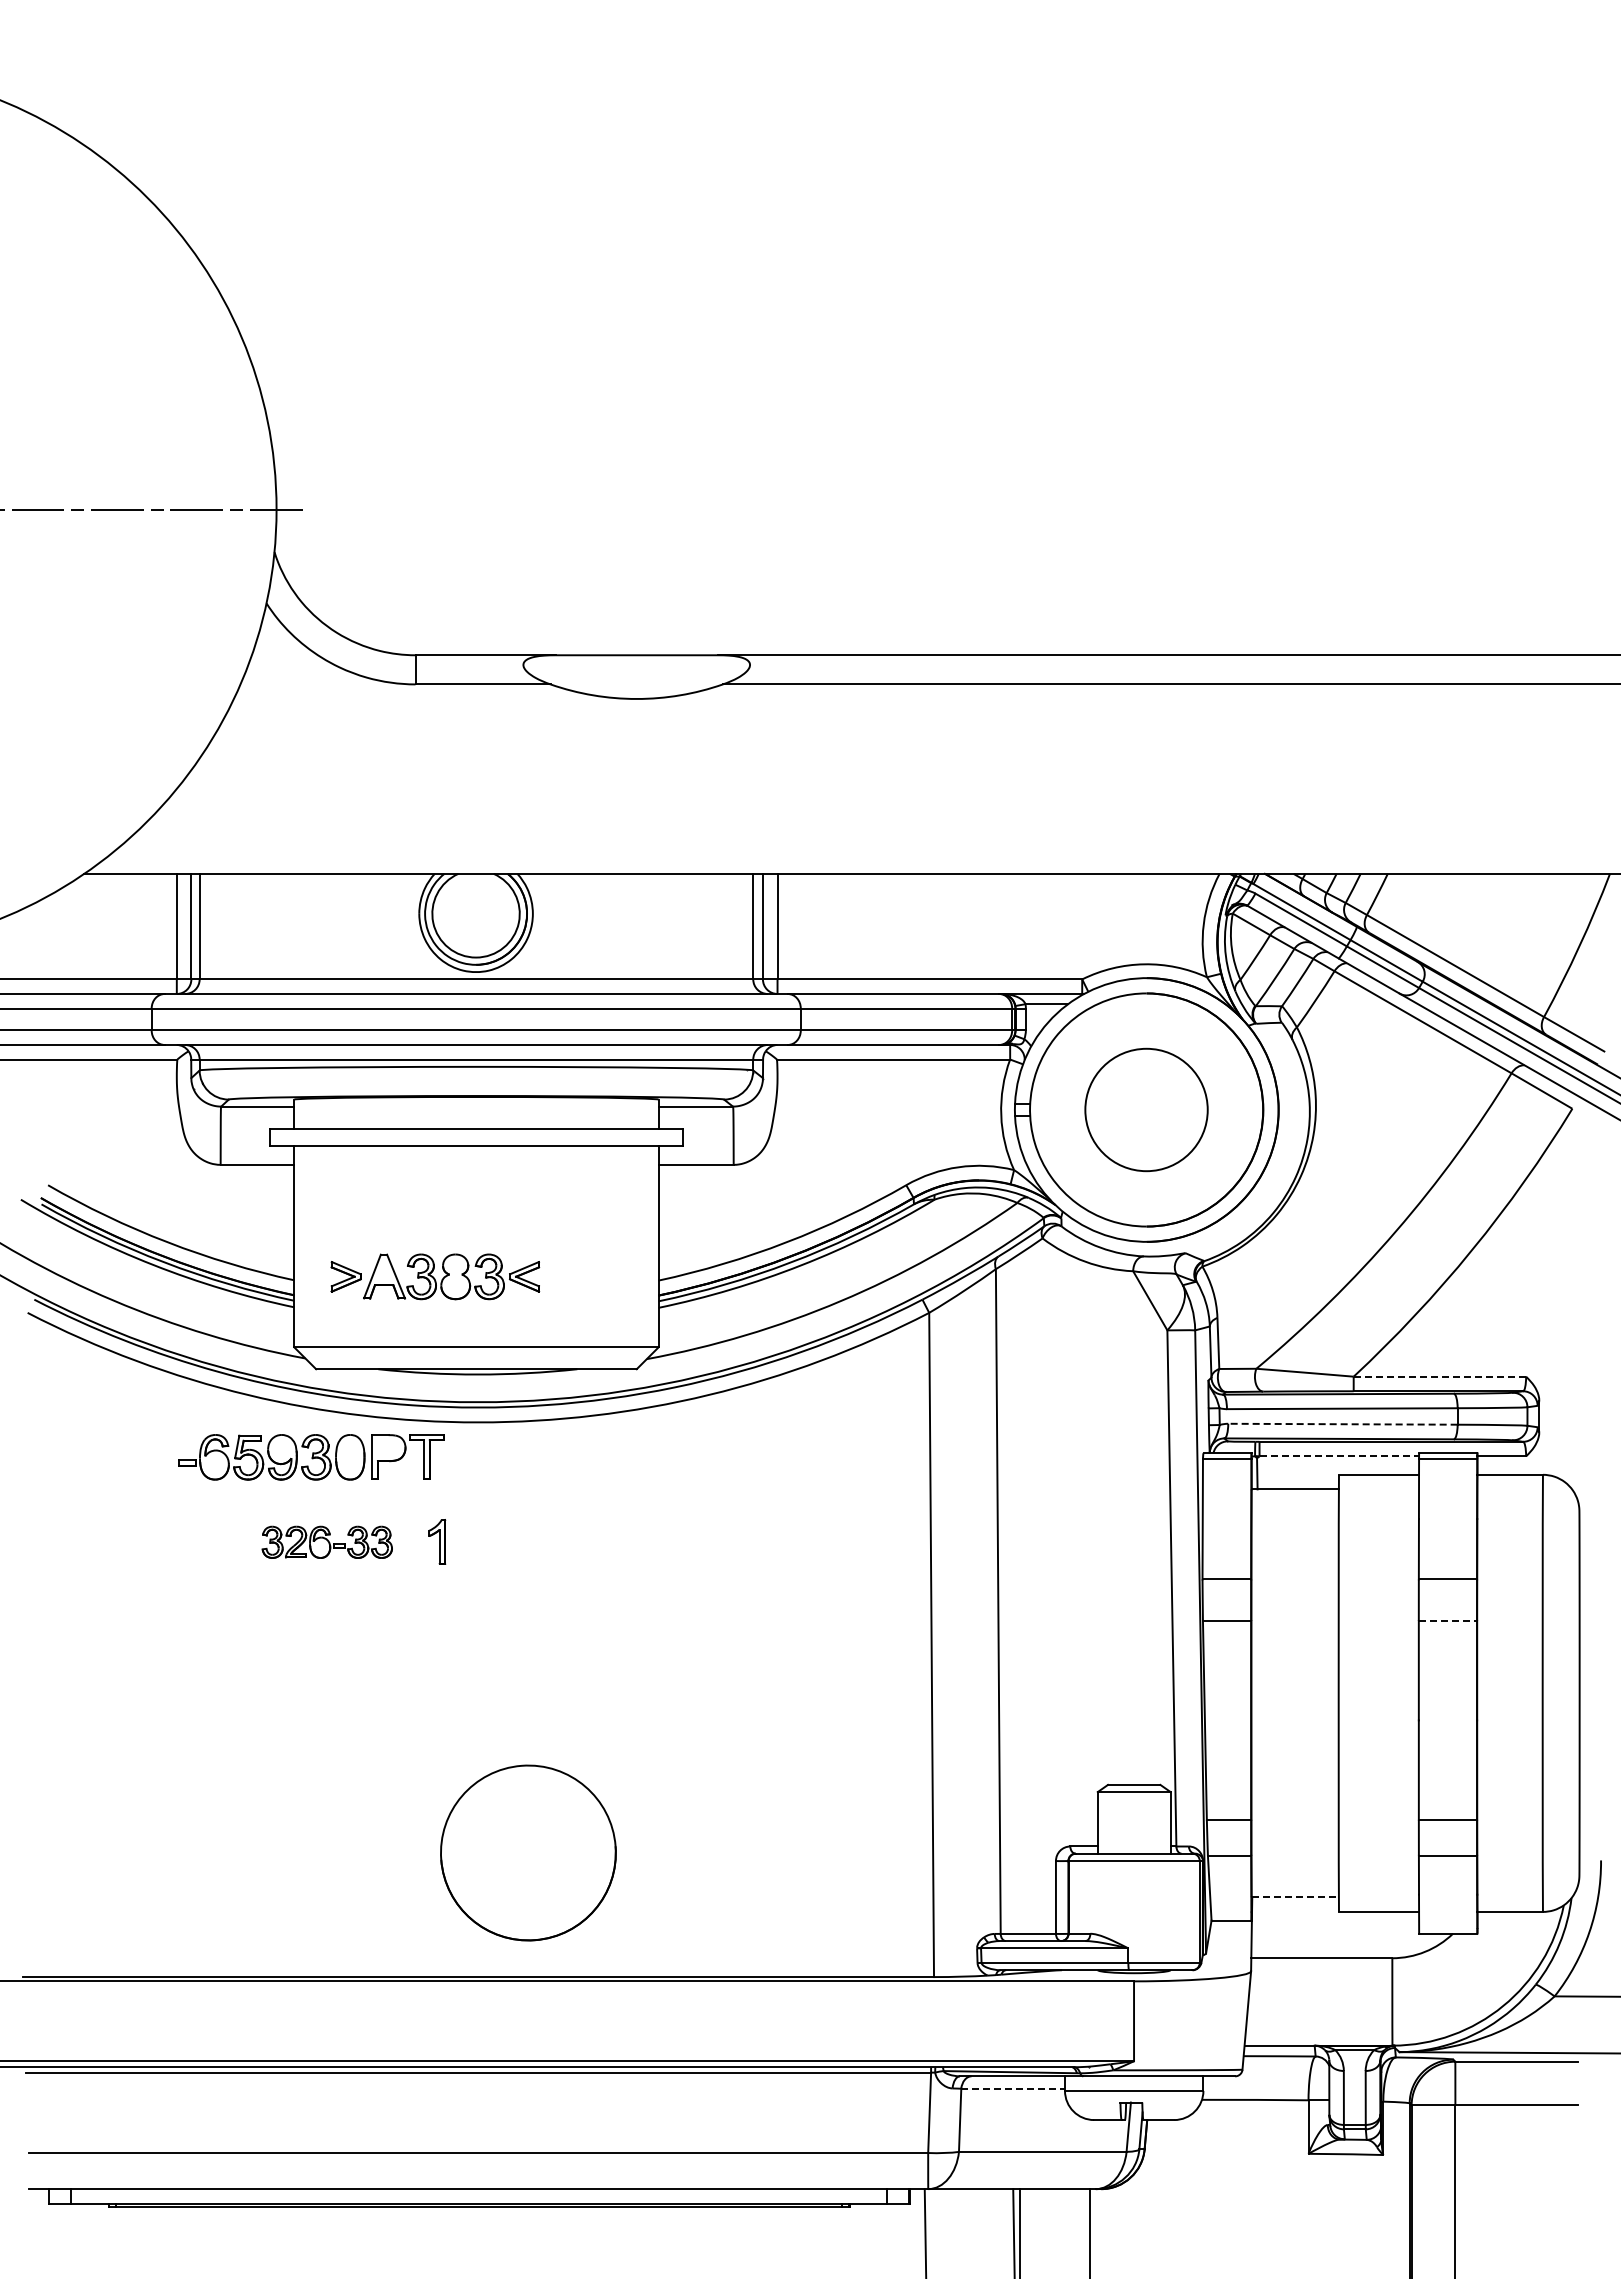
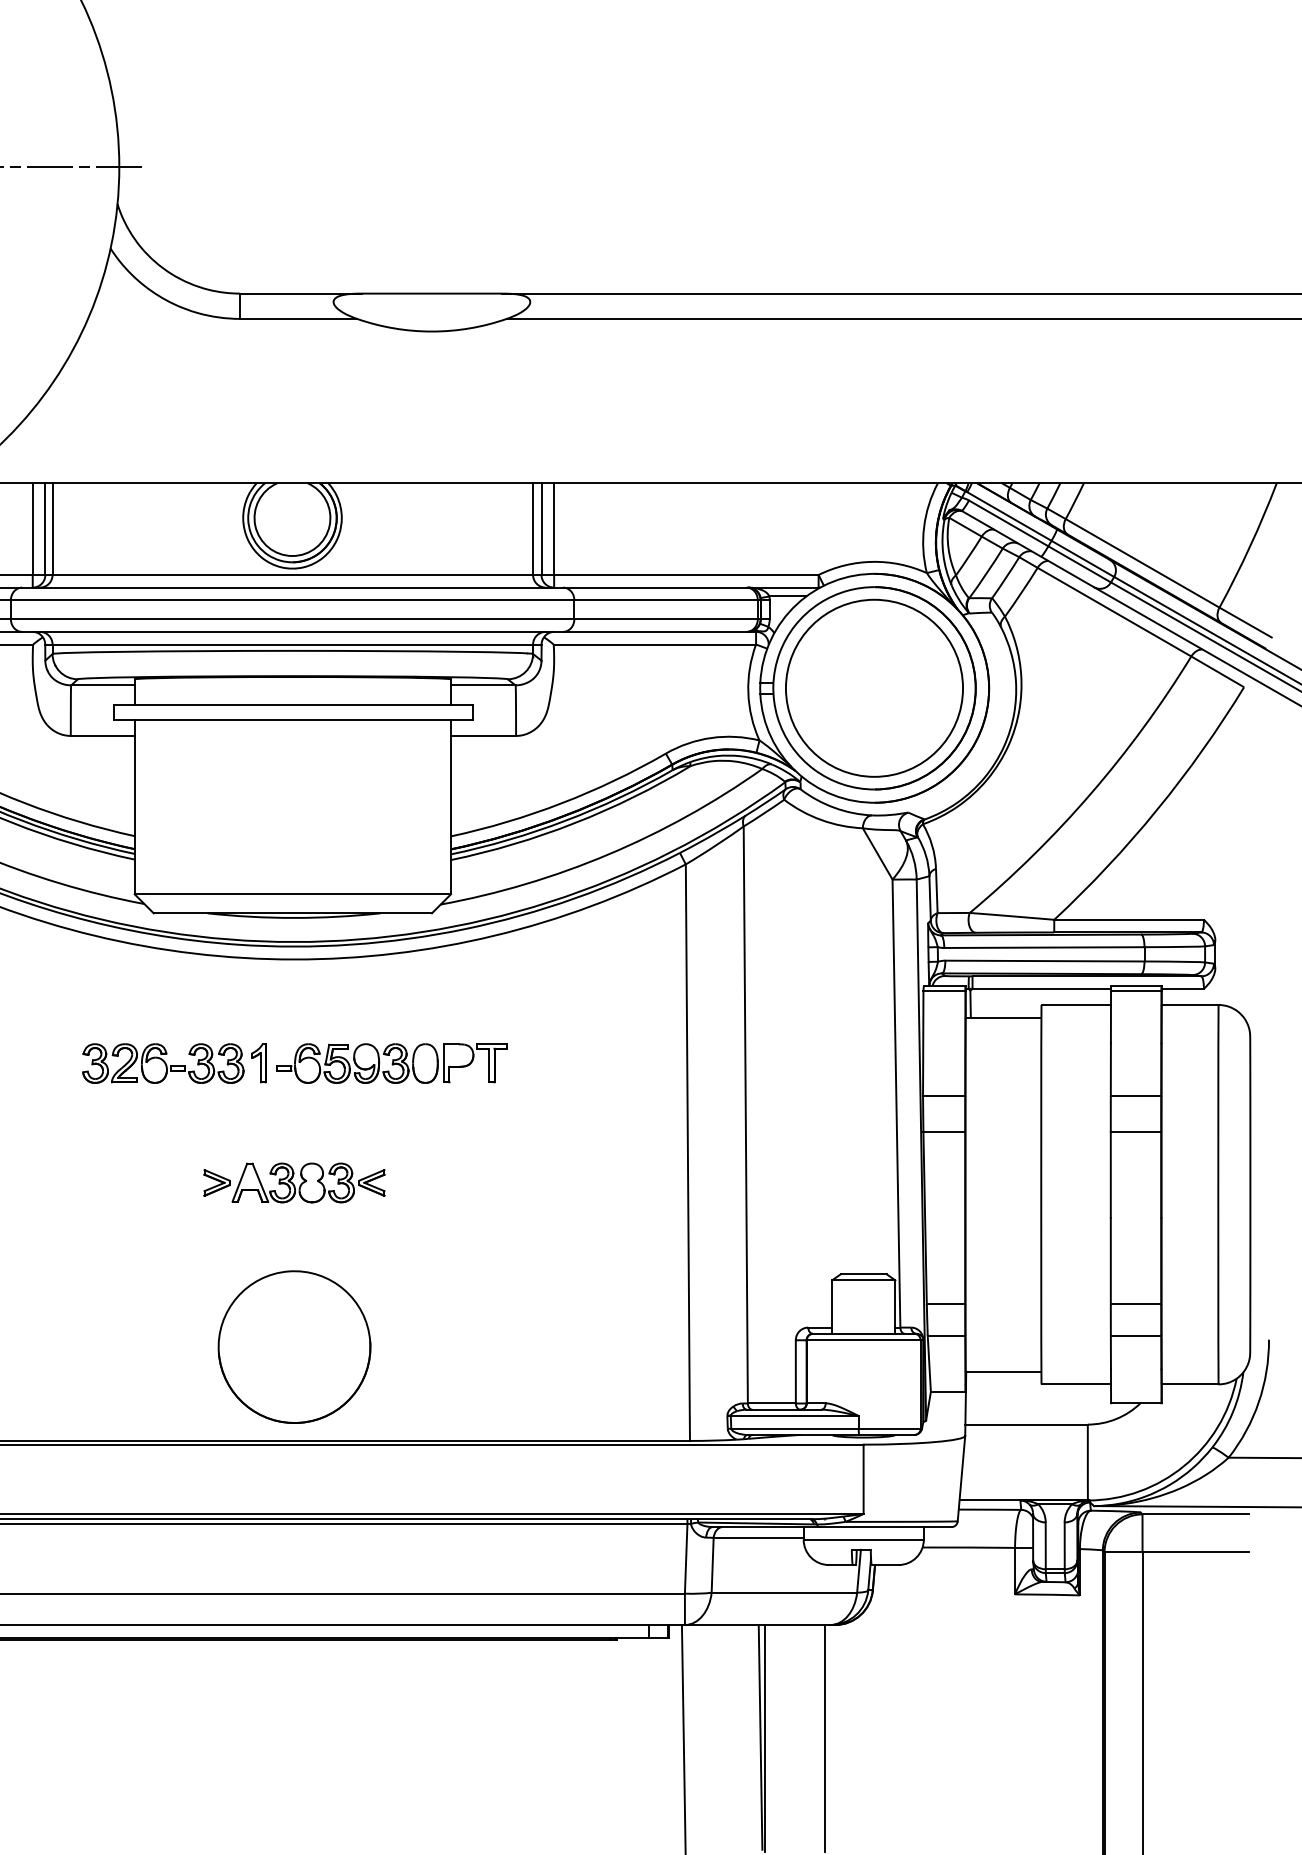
part: (1146, 1109) -> (874, 687), size x1.67
part: (435, 1276) -> (294, 1182), moved
line: (1439, 1376) -> (1128, 919), dashed -> solid
line: (1342, 1424) -> (1044, 961), dashed -> solid
line: (1339, 1456) -> (1041, 989), dashed -> solid
part: (311, 1457) -> (391, 1063), moved
part: (327, 1542) -> (163, 1063), size x1.43
line: (1448, 1621) -> (1136, 1132), dashed -> solid
part: (528, 1852) -> (294, 1346), moved
line: (1295, 1897) -> (1003, 1371), dashed -> solid
line: (1013, 2088) -> (758, 1537), dashed -> solid

